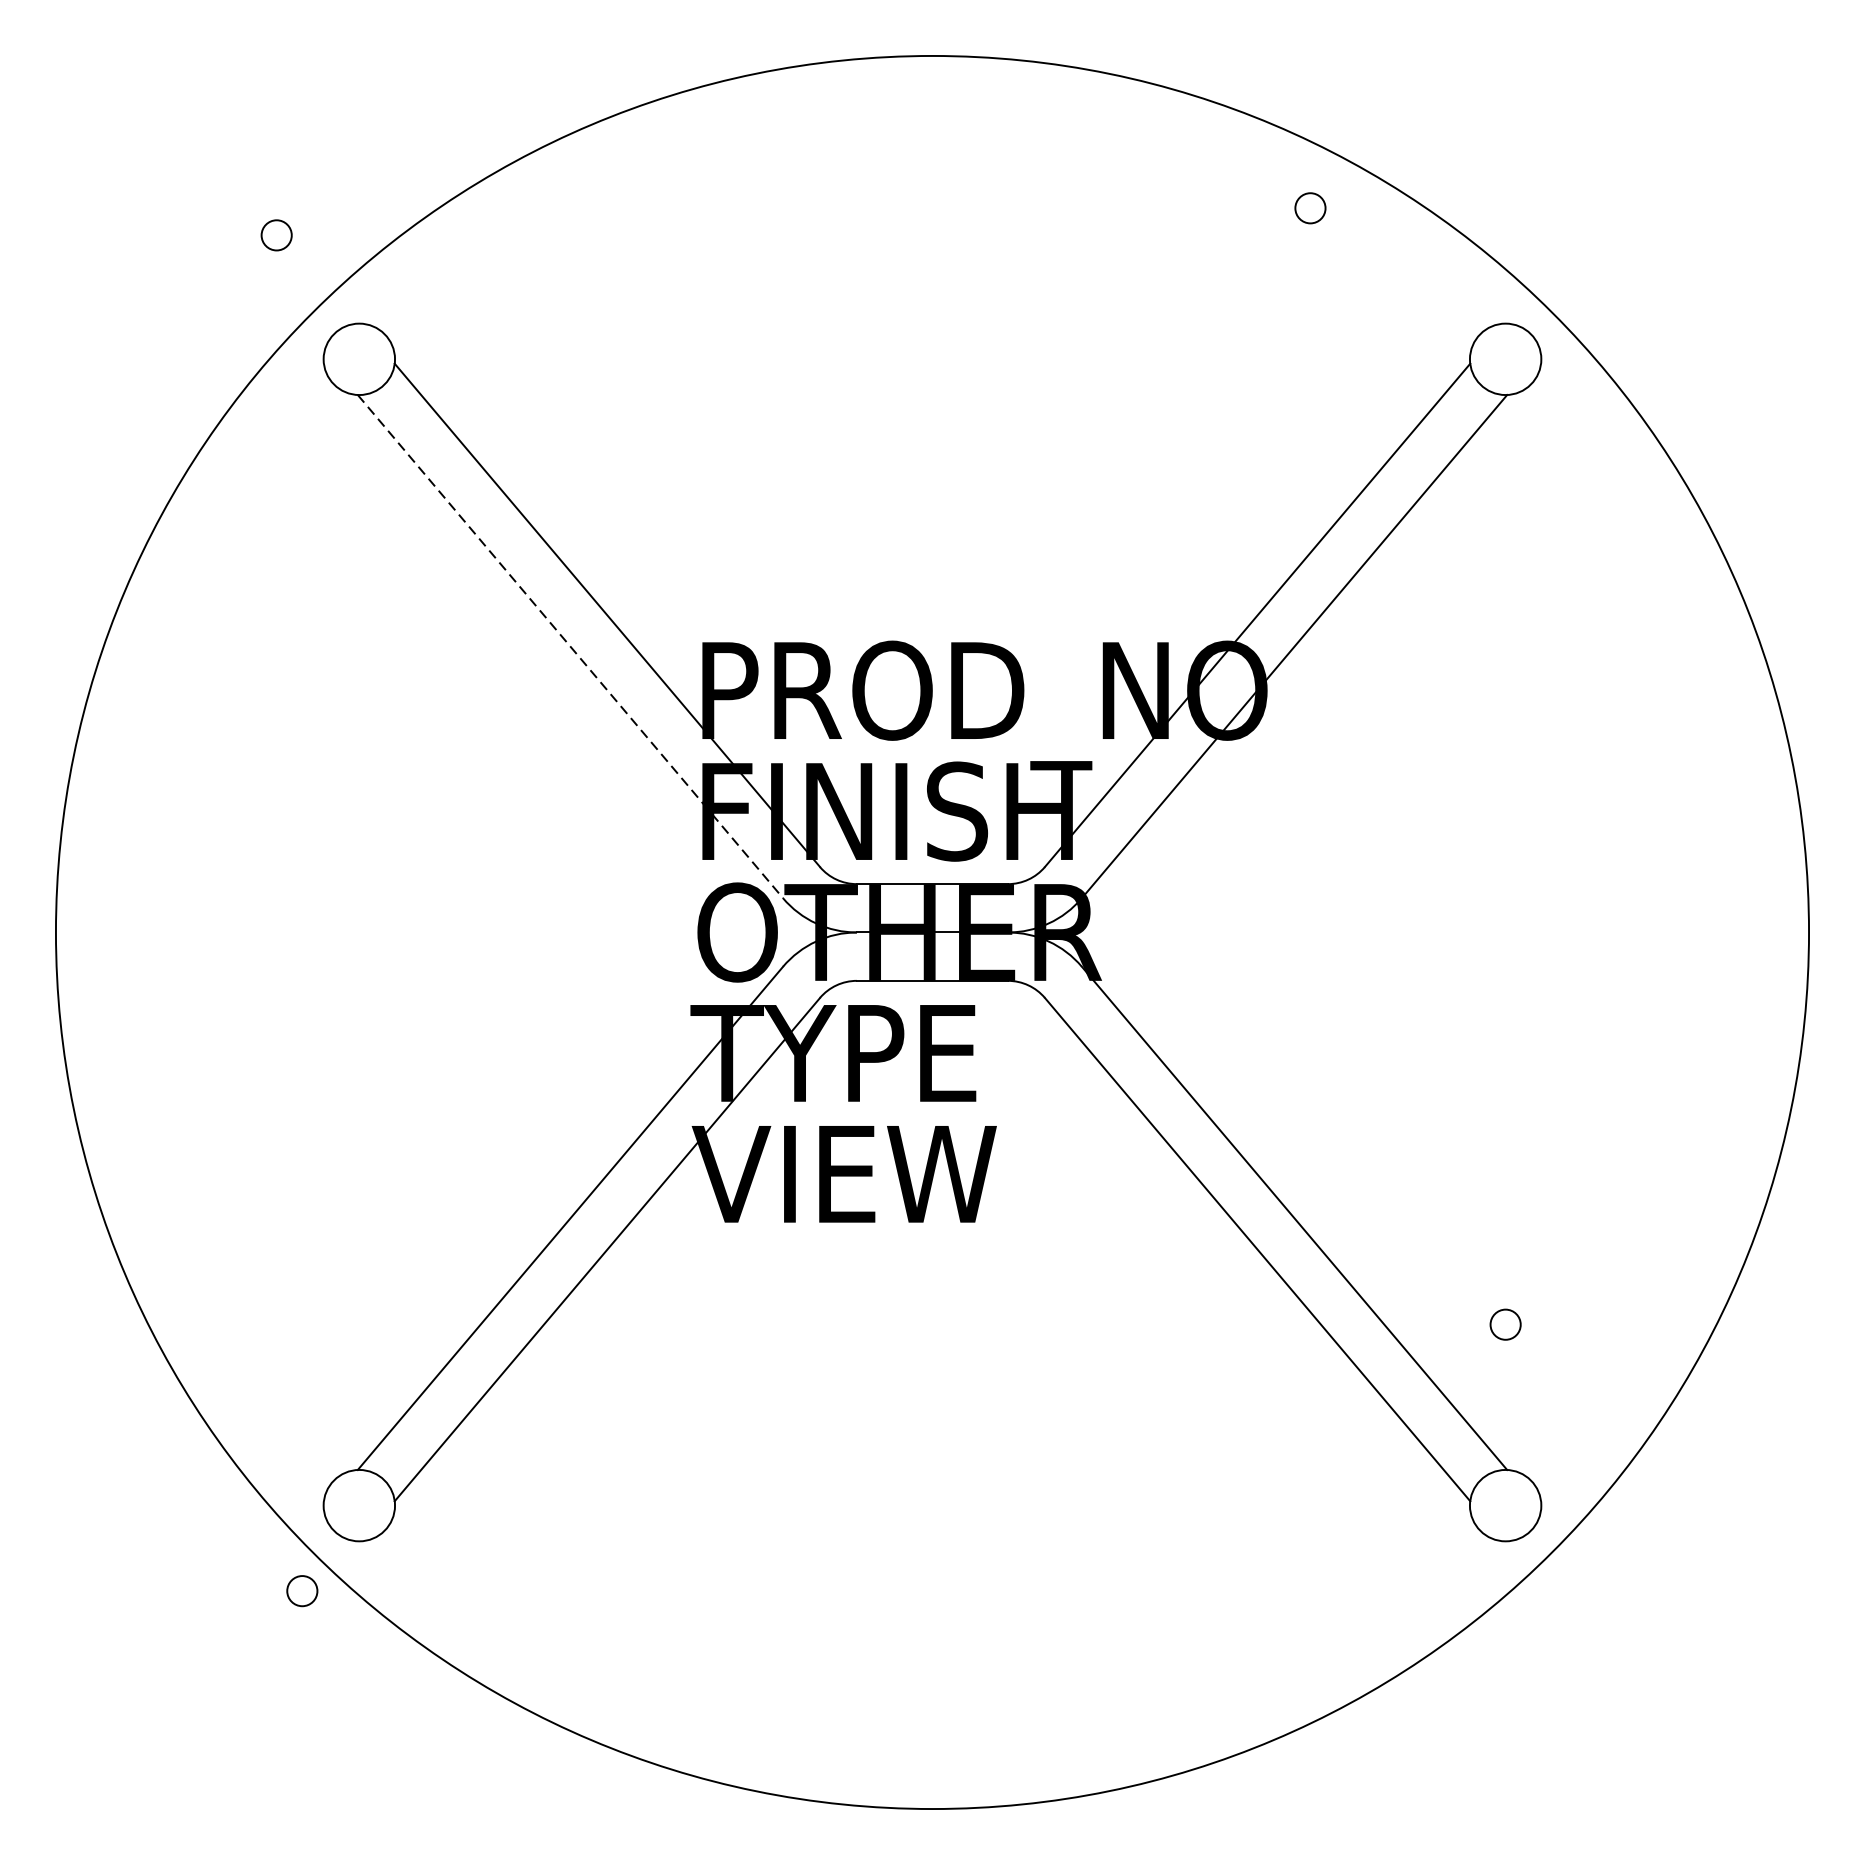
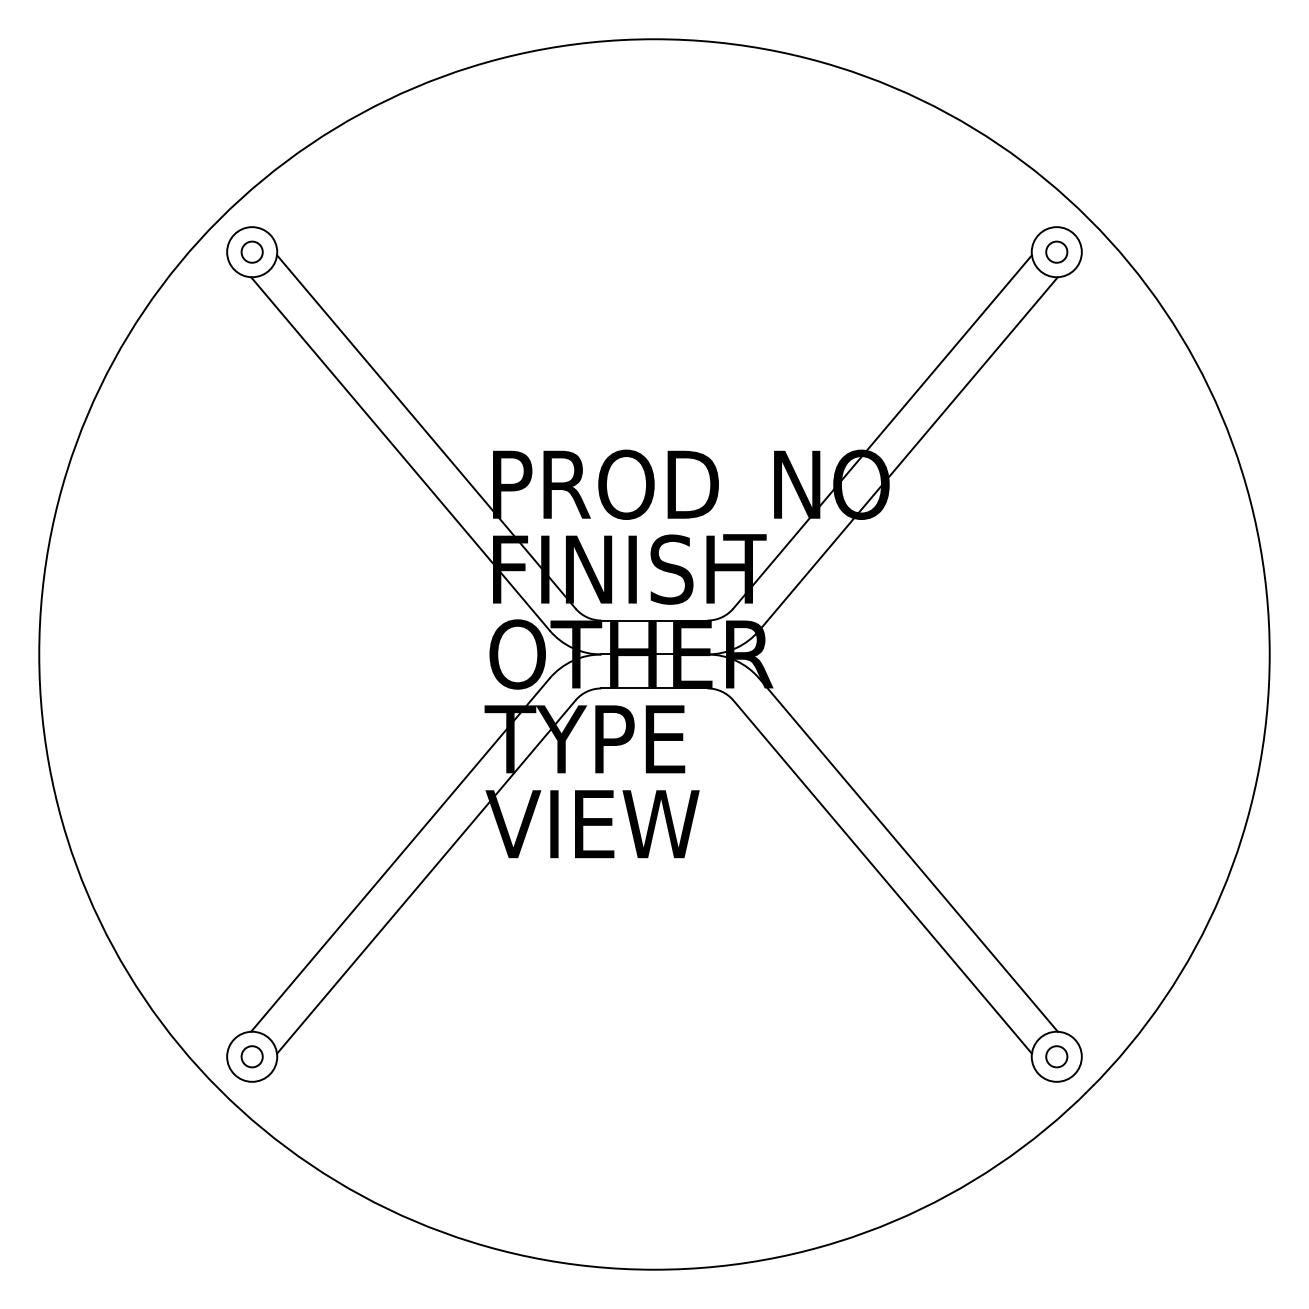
circle: (1310, 207) -> (1056, 251), moved
circle: (275, 234) -> (251, 251), moved
line: (570, 647) -> (400, 454), dashed -> solid
circle: (1505, 1324) -> (1056, 1056), moved
circle: (301, 1590) -> (251, 1056), moved

